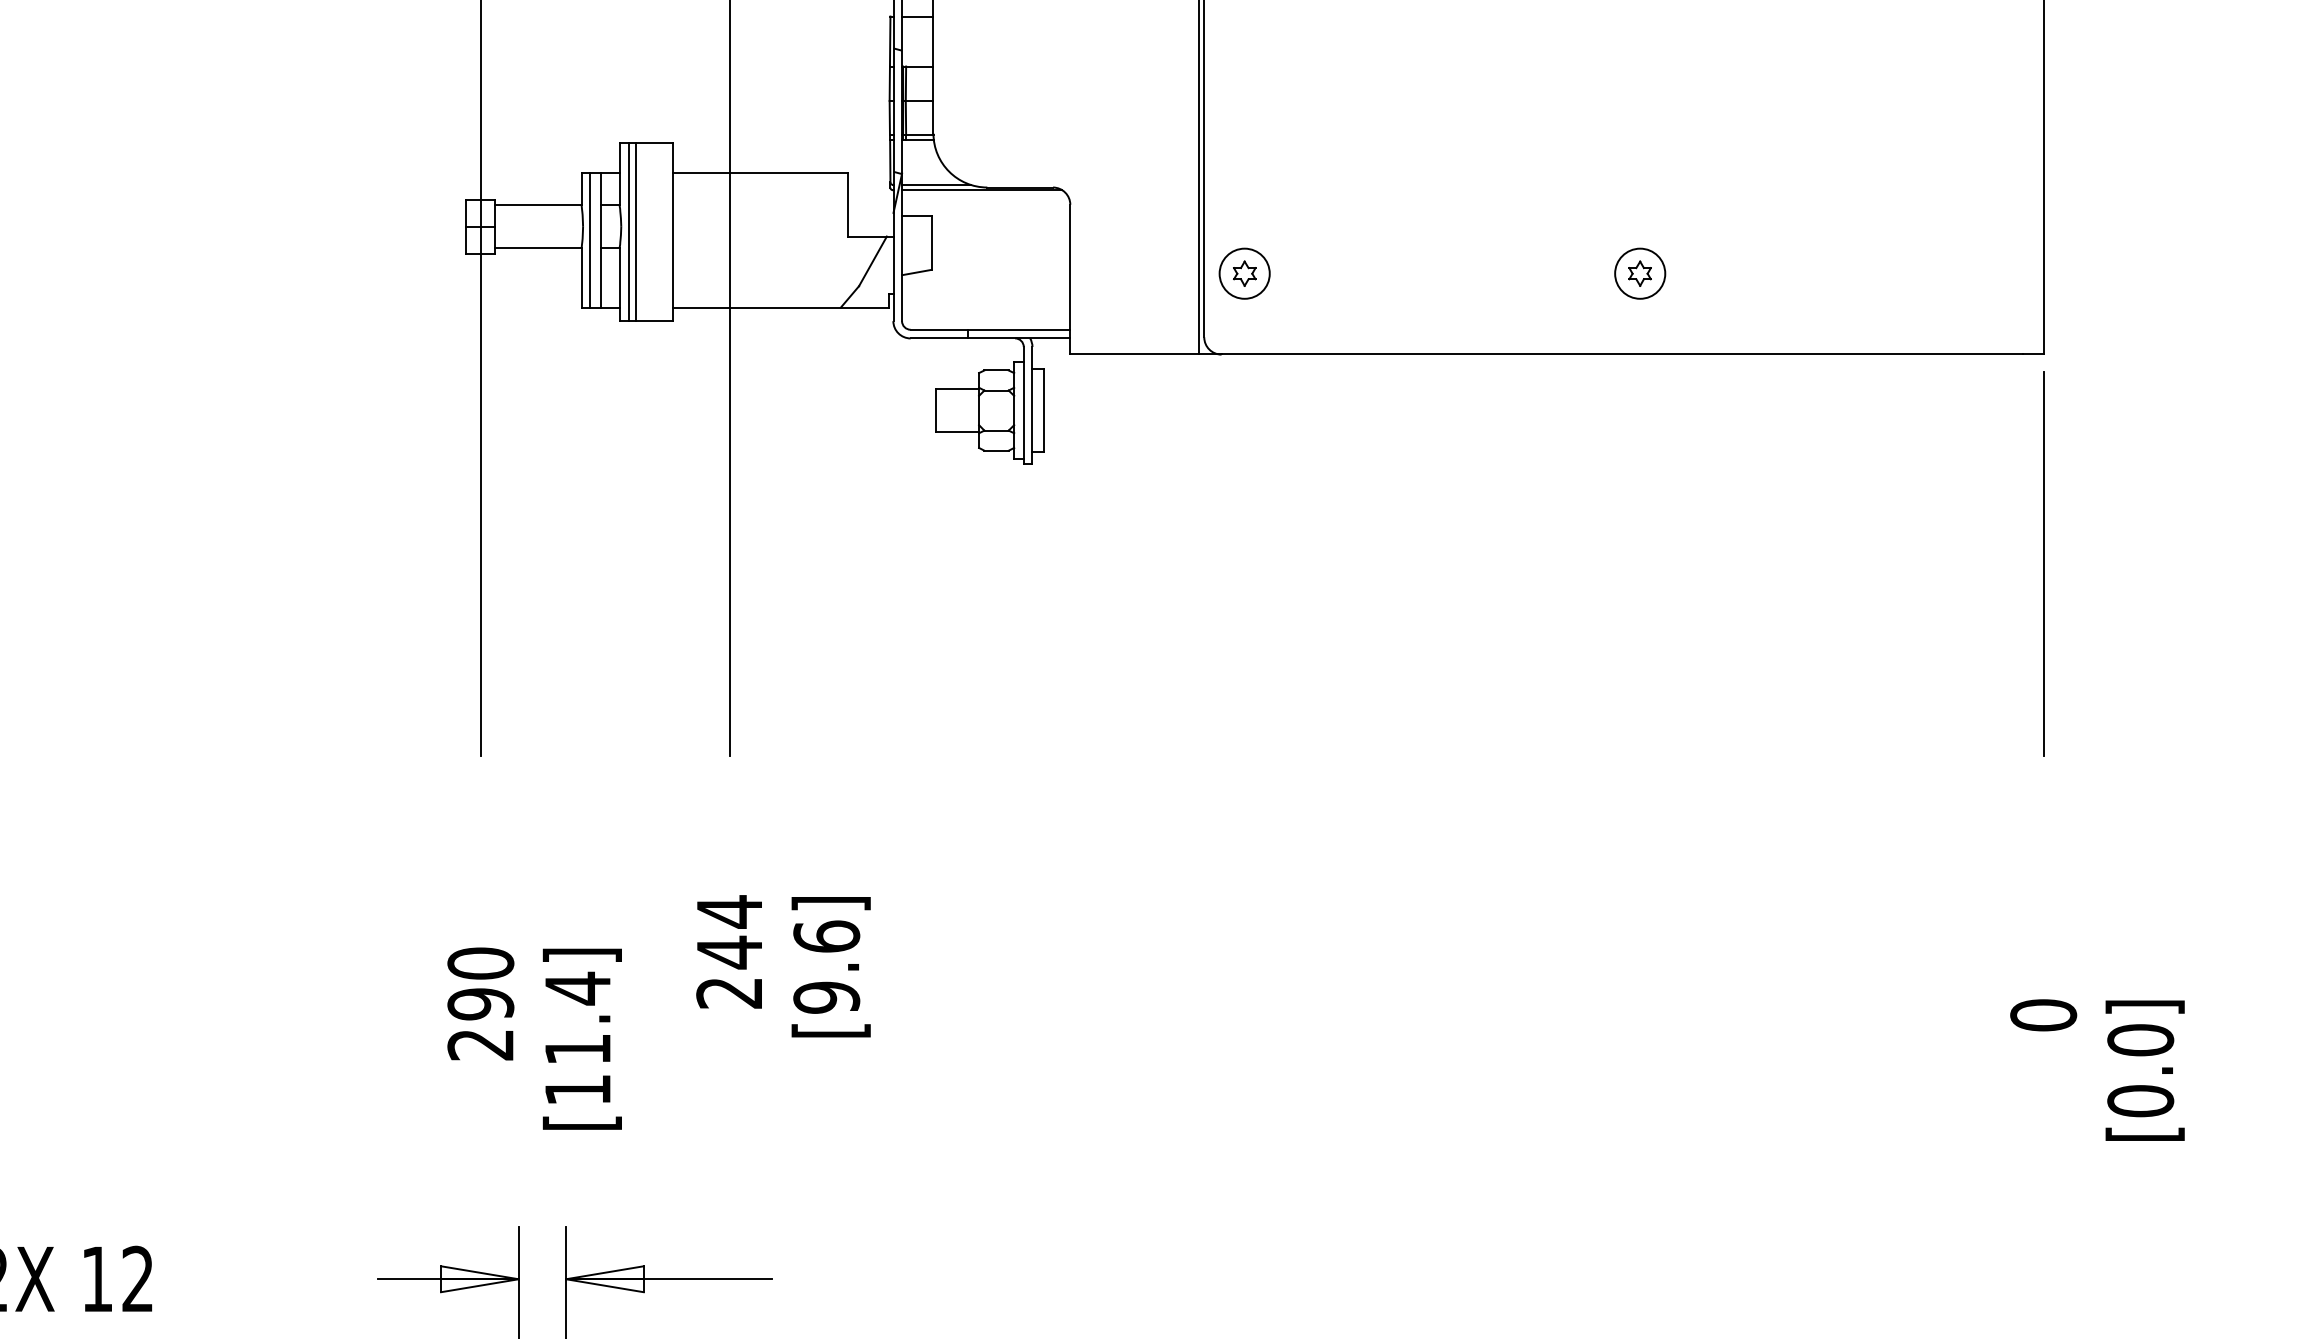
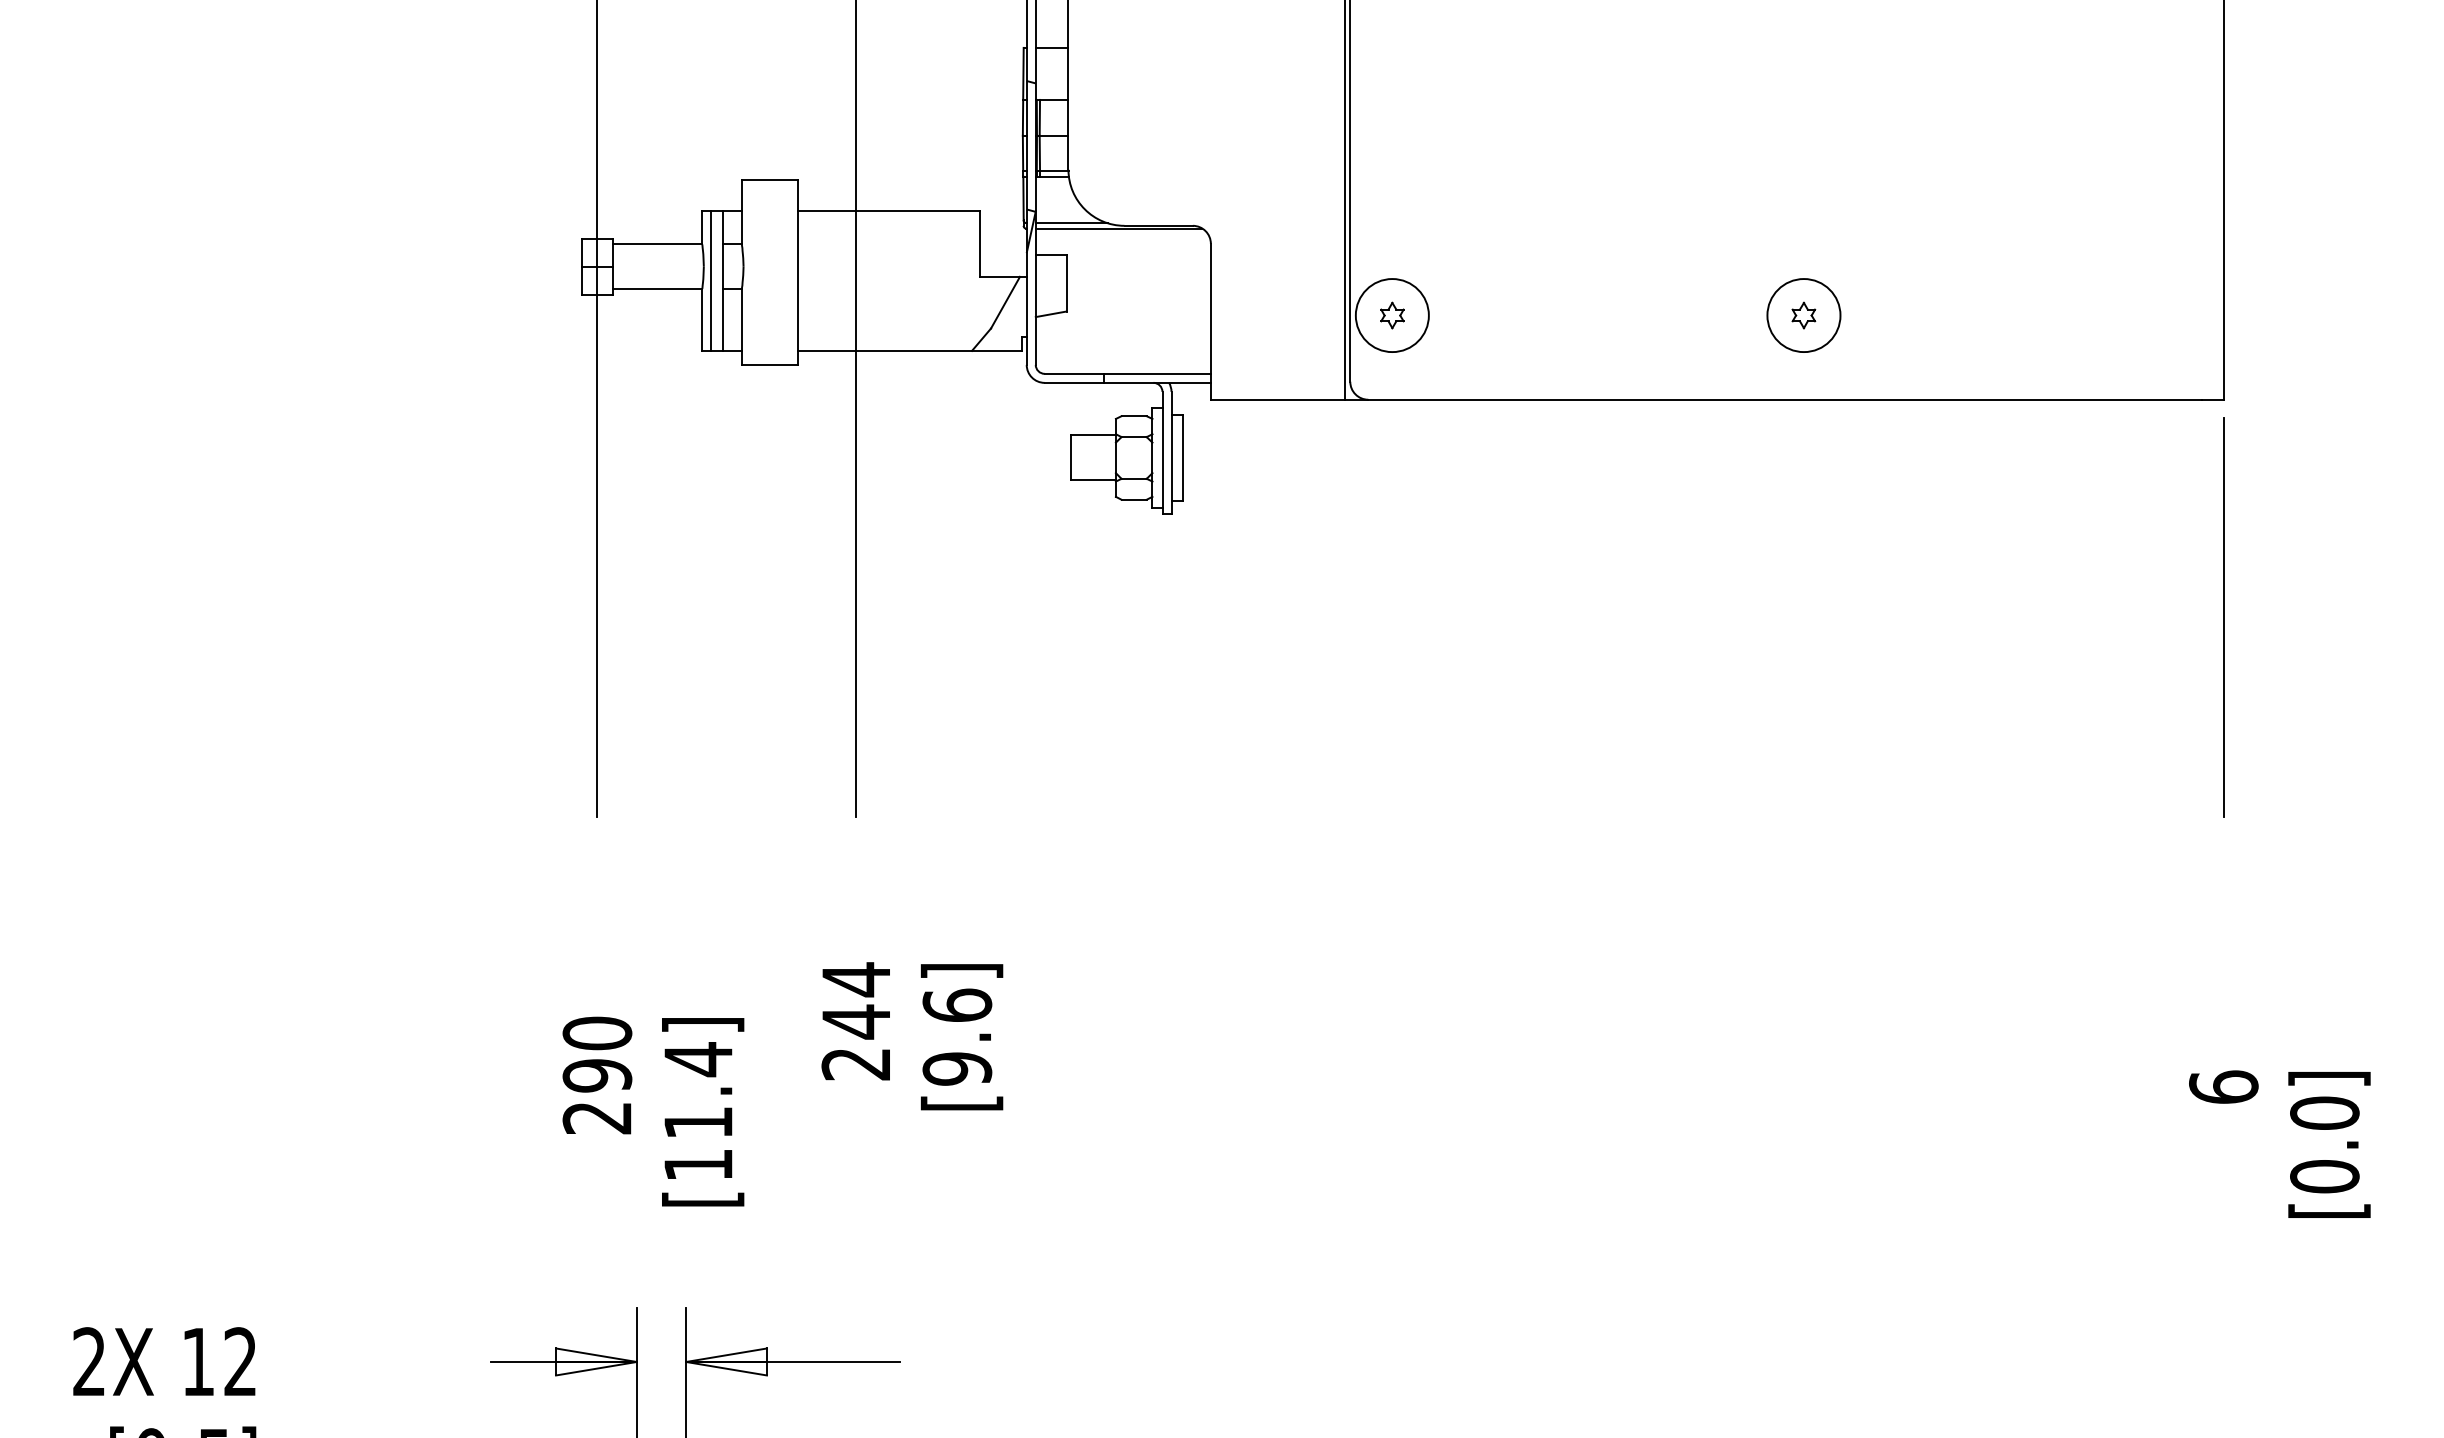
line: (628, 231) -> (751, 271), removed
line: (635, 231) -> (758, 271), removed
circle: (1244, 273) -> (1392, 315), size x1.4
circle: (1639, 273) -> (1803, 315), size x1.4
text: (2043, 1014) -> (2223, 1086), 0 -> 6

